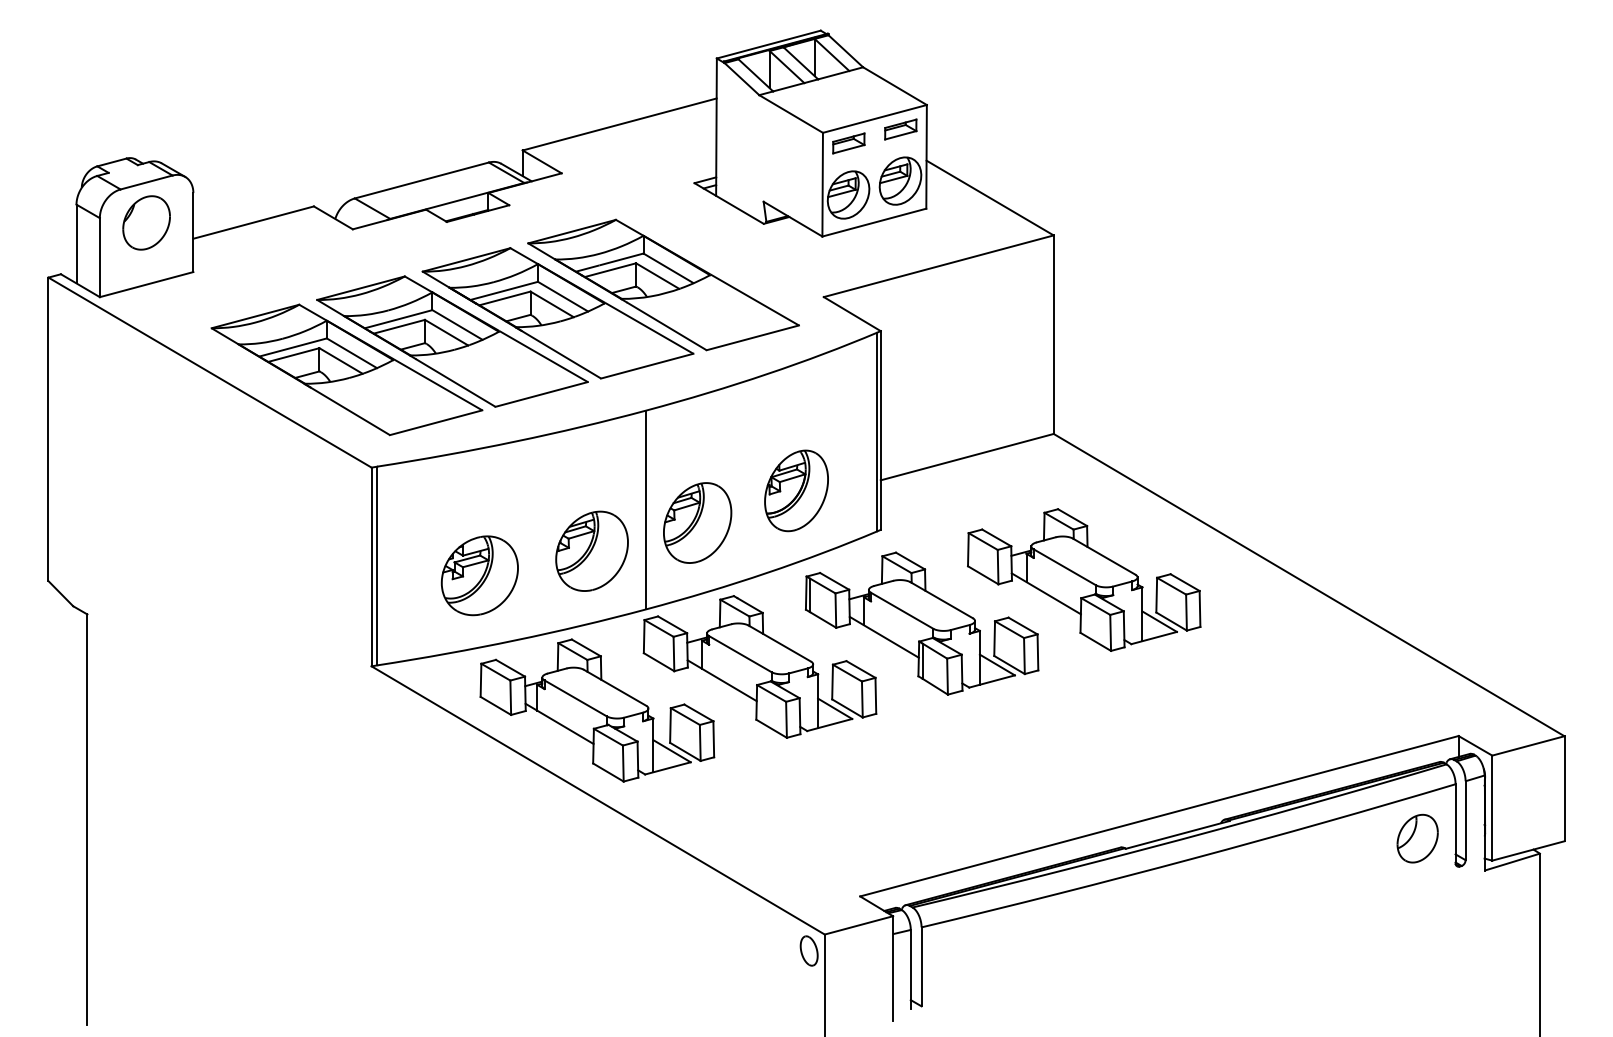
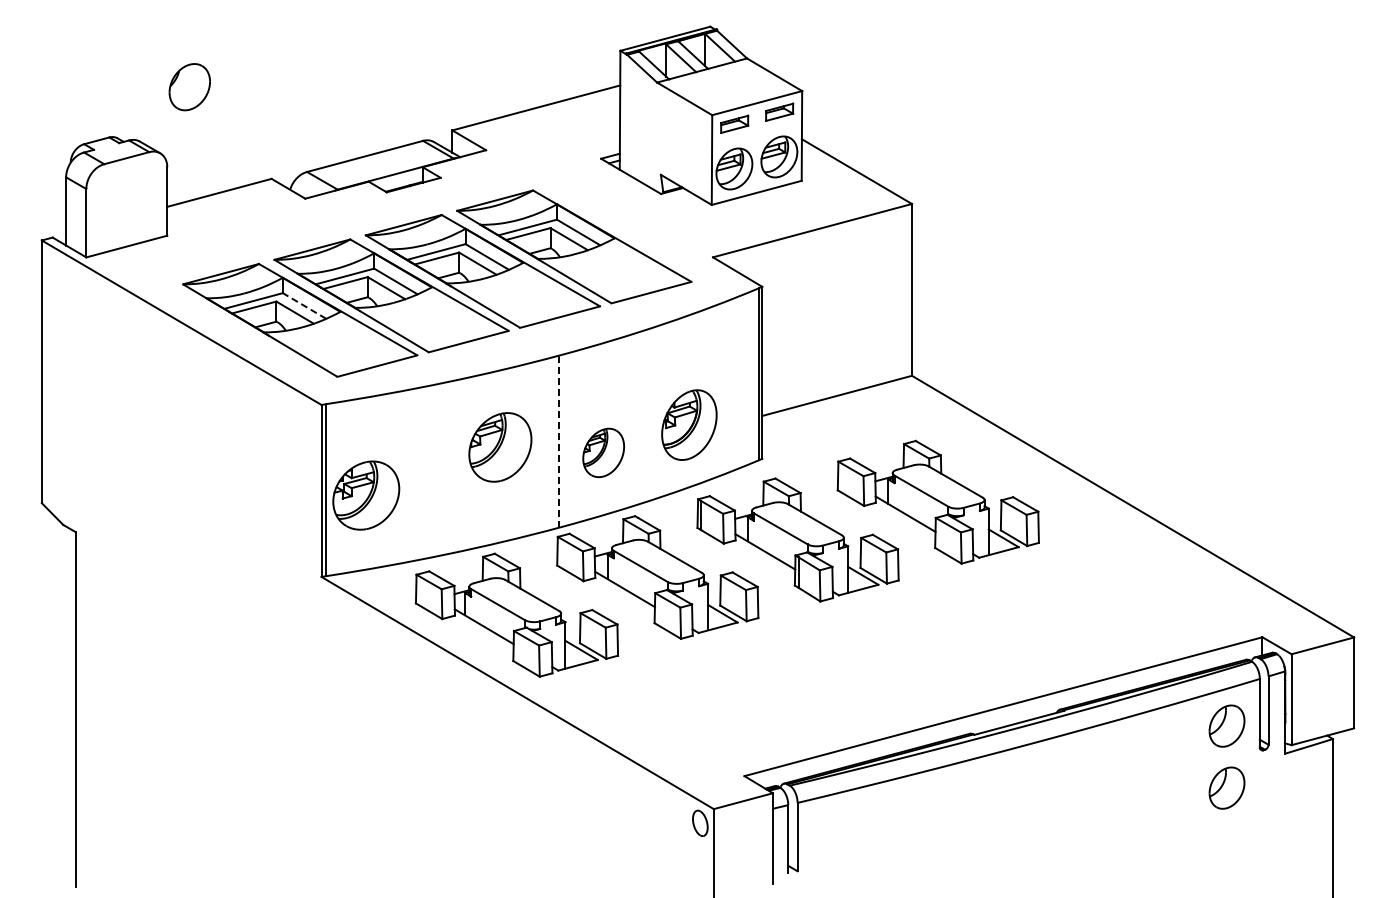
part: (146, 223) -> (189, 87), moved
line: (351, 352) -> (304, 305), solid -> dashed
line: (646, 510) -> (559, 442), solid -> dashed
part: (697, 522) -> (603, 452), size x0.7
part: (592, 551) -> (500, 447), moved
part: (480, 575) -> (366, 495), moved
part: (1417, 909) -> (1226, 787), added

